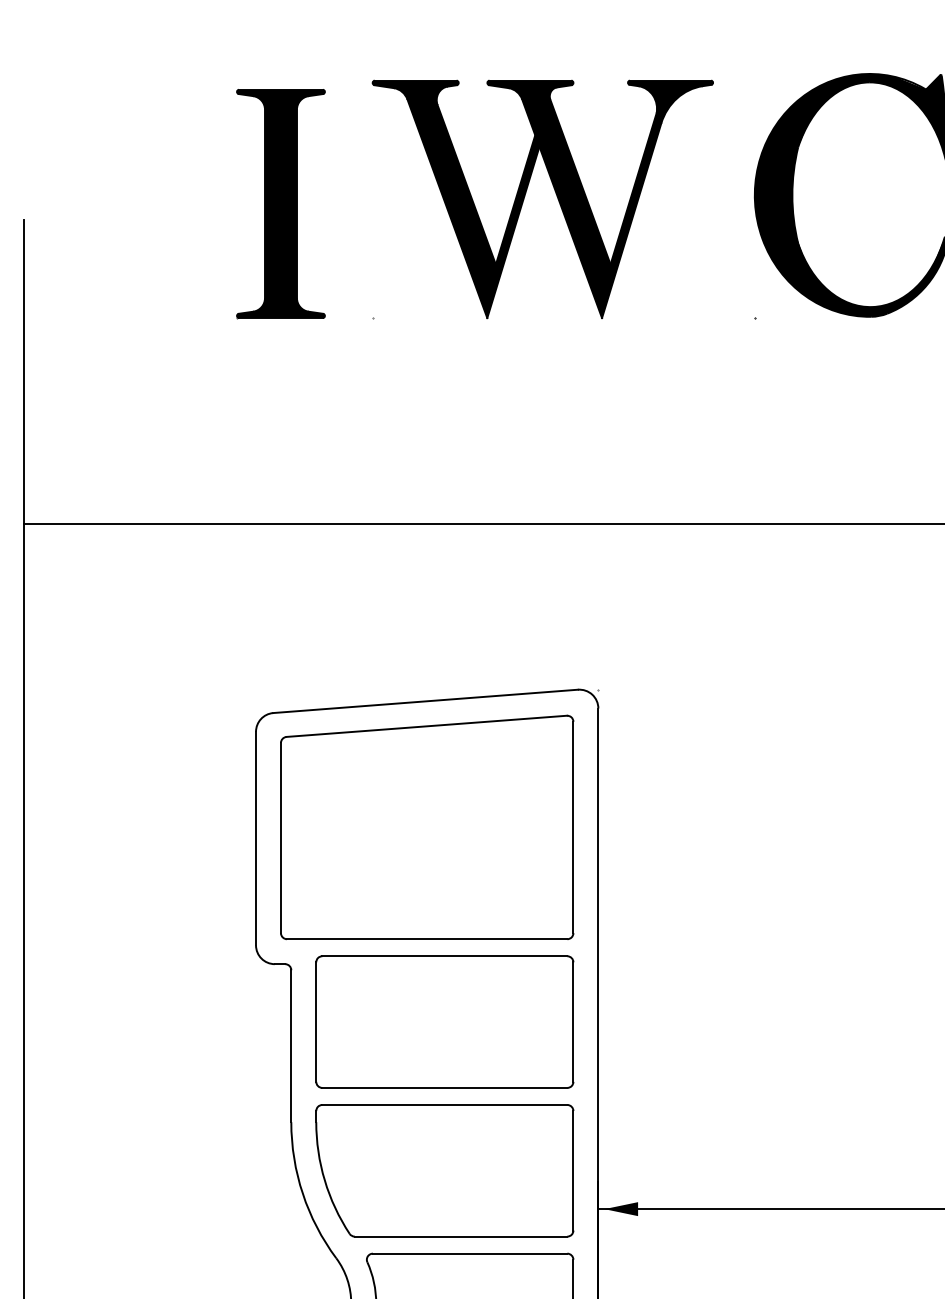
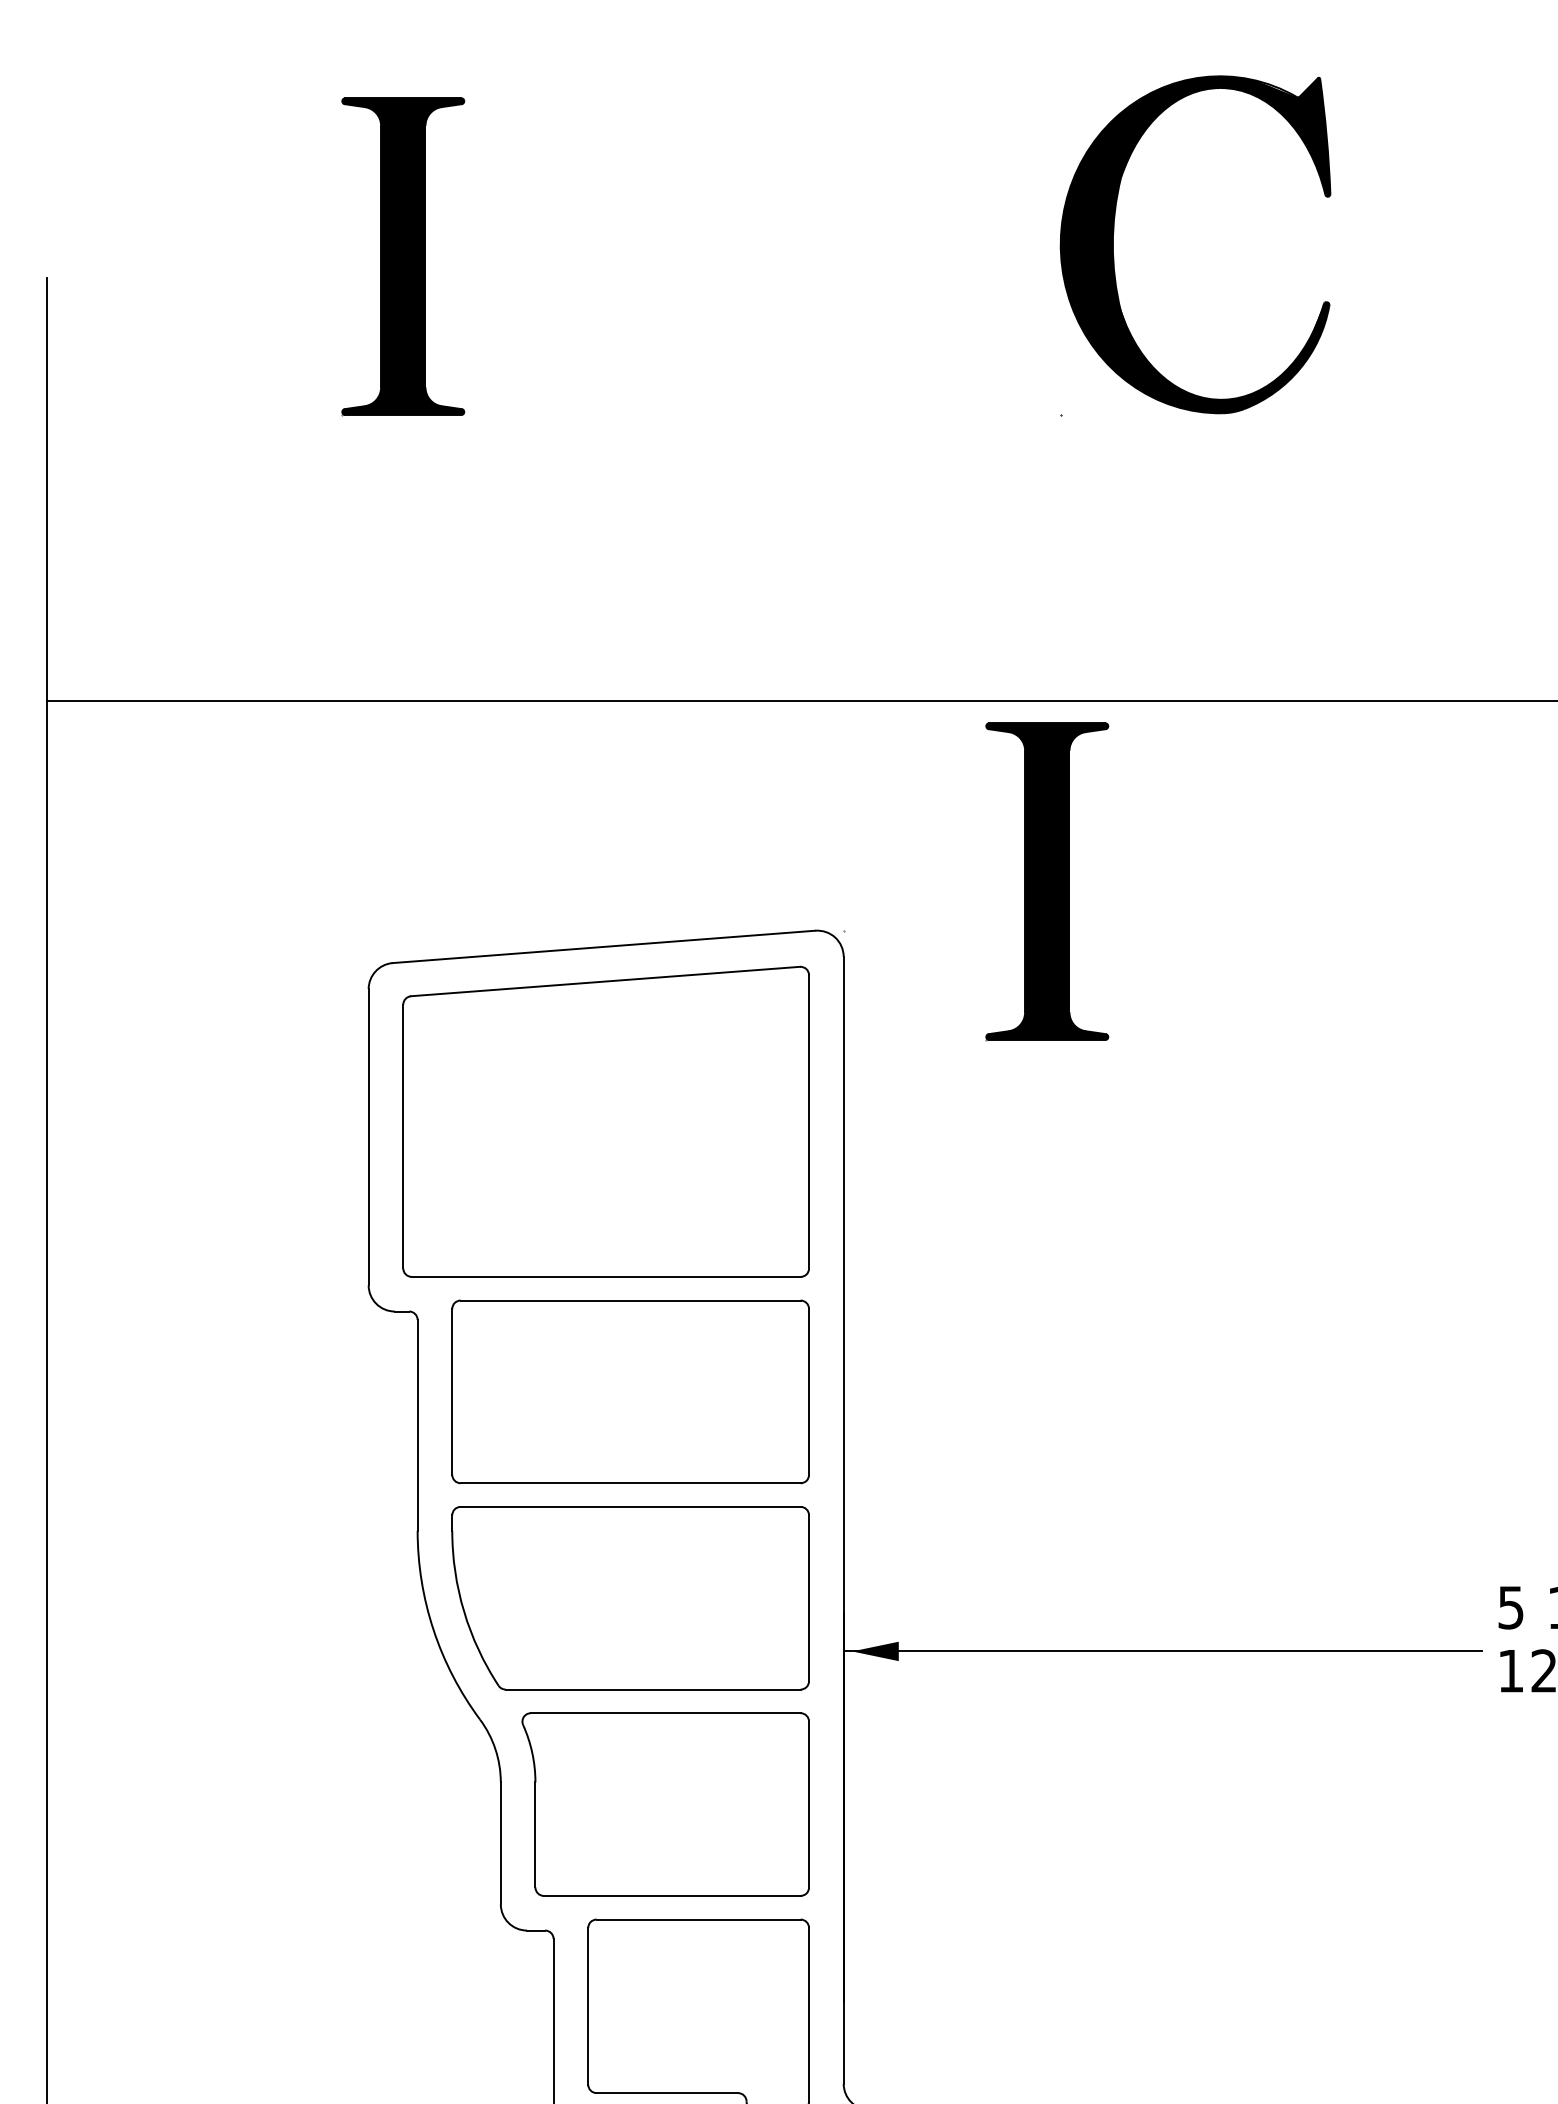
part: (556, 195) -> (785, 245), removed
part: (745, 654) -> (1047, 881), added

